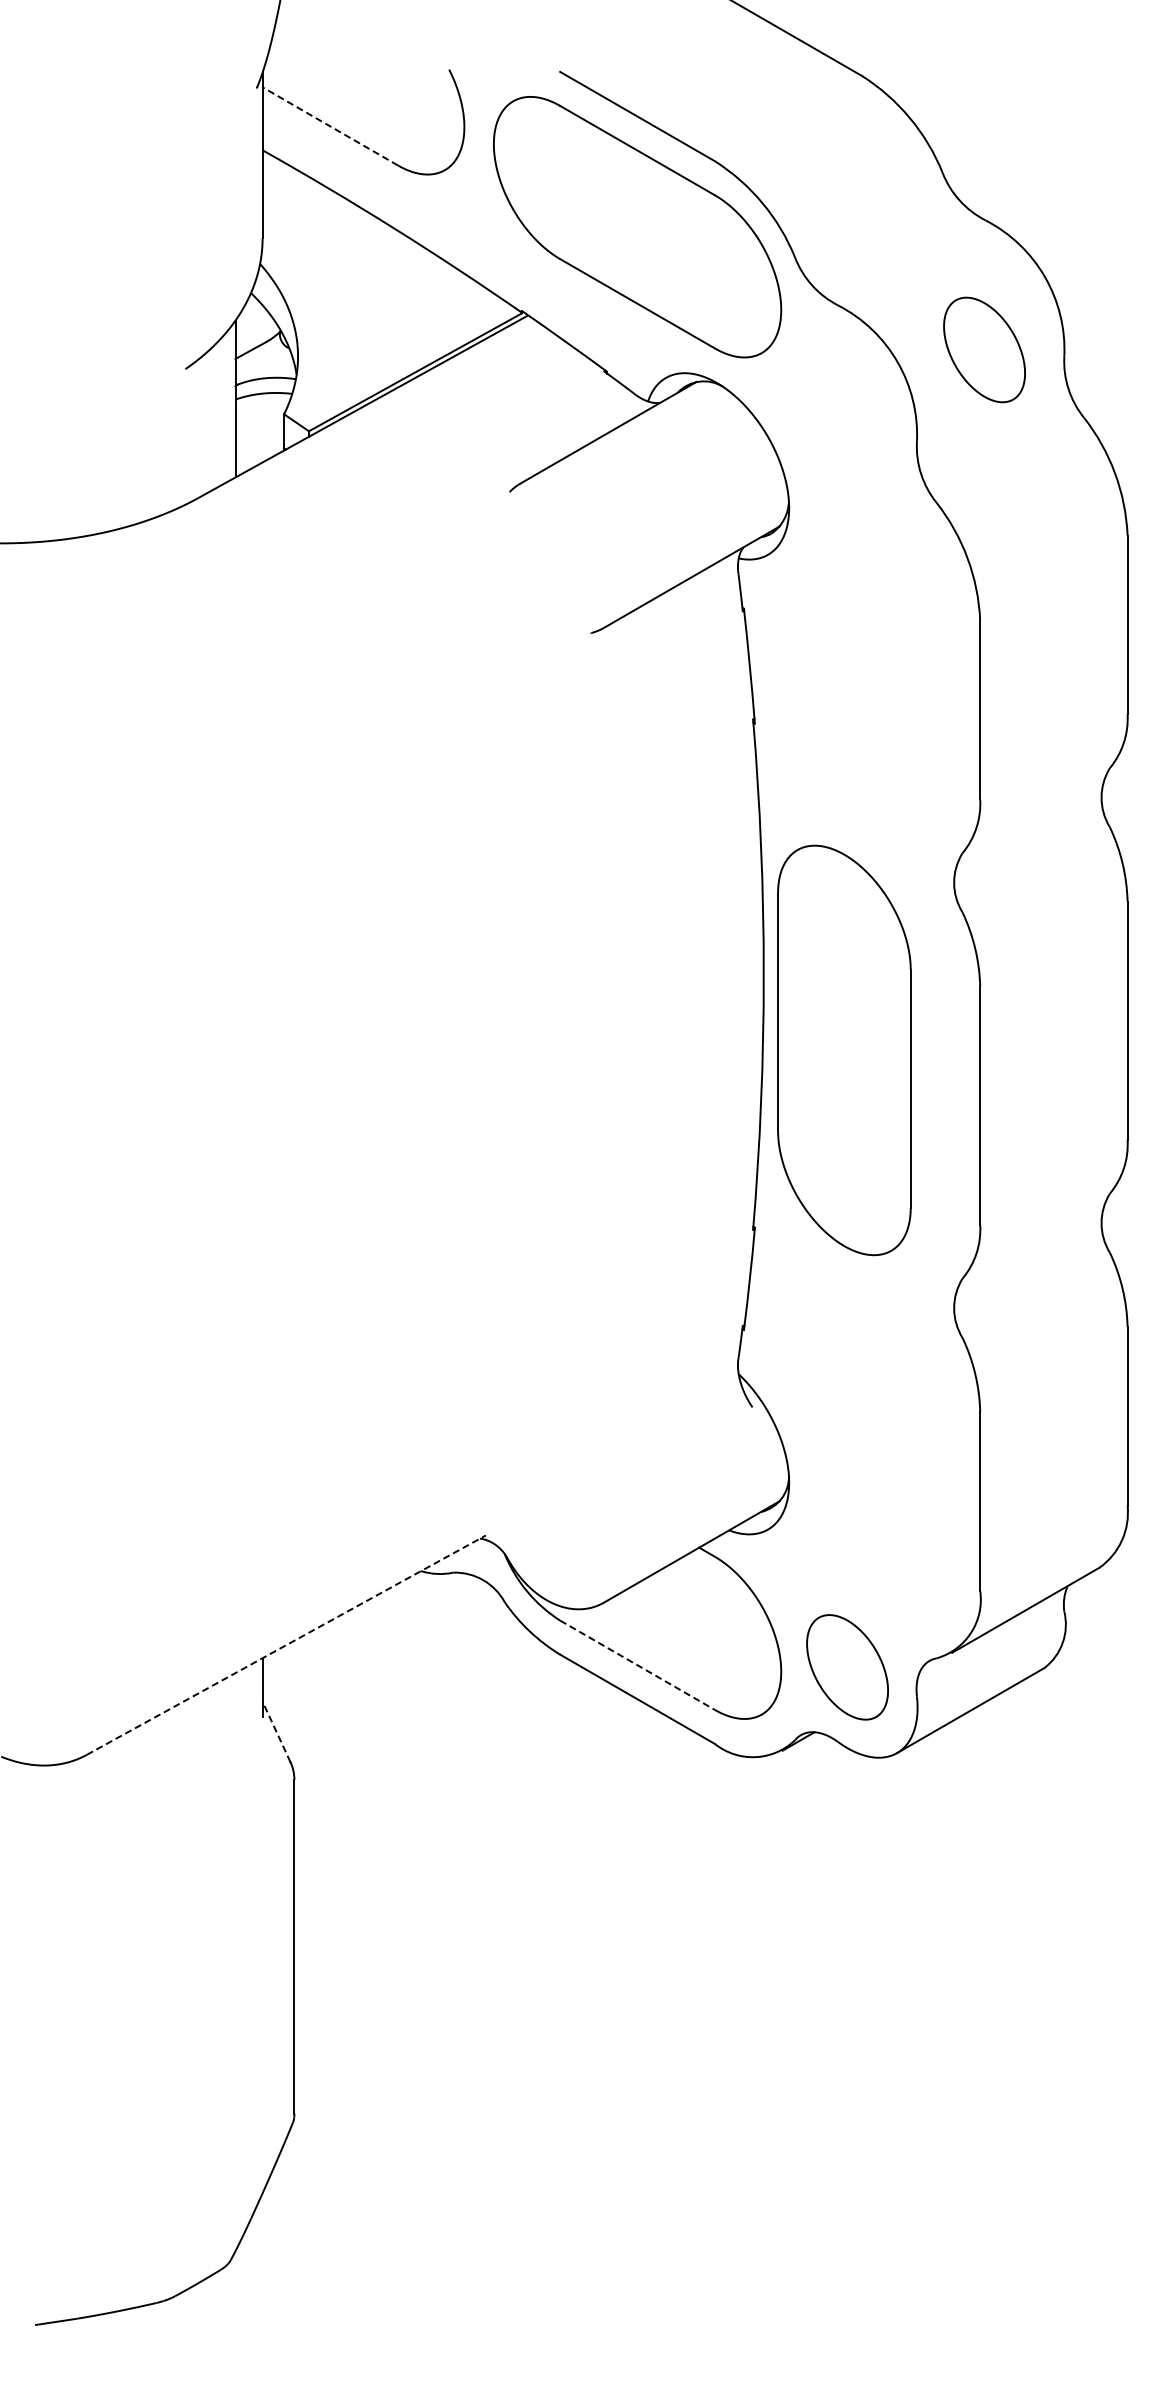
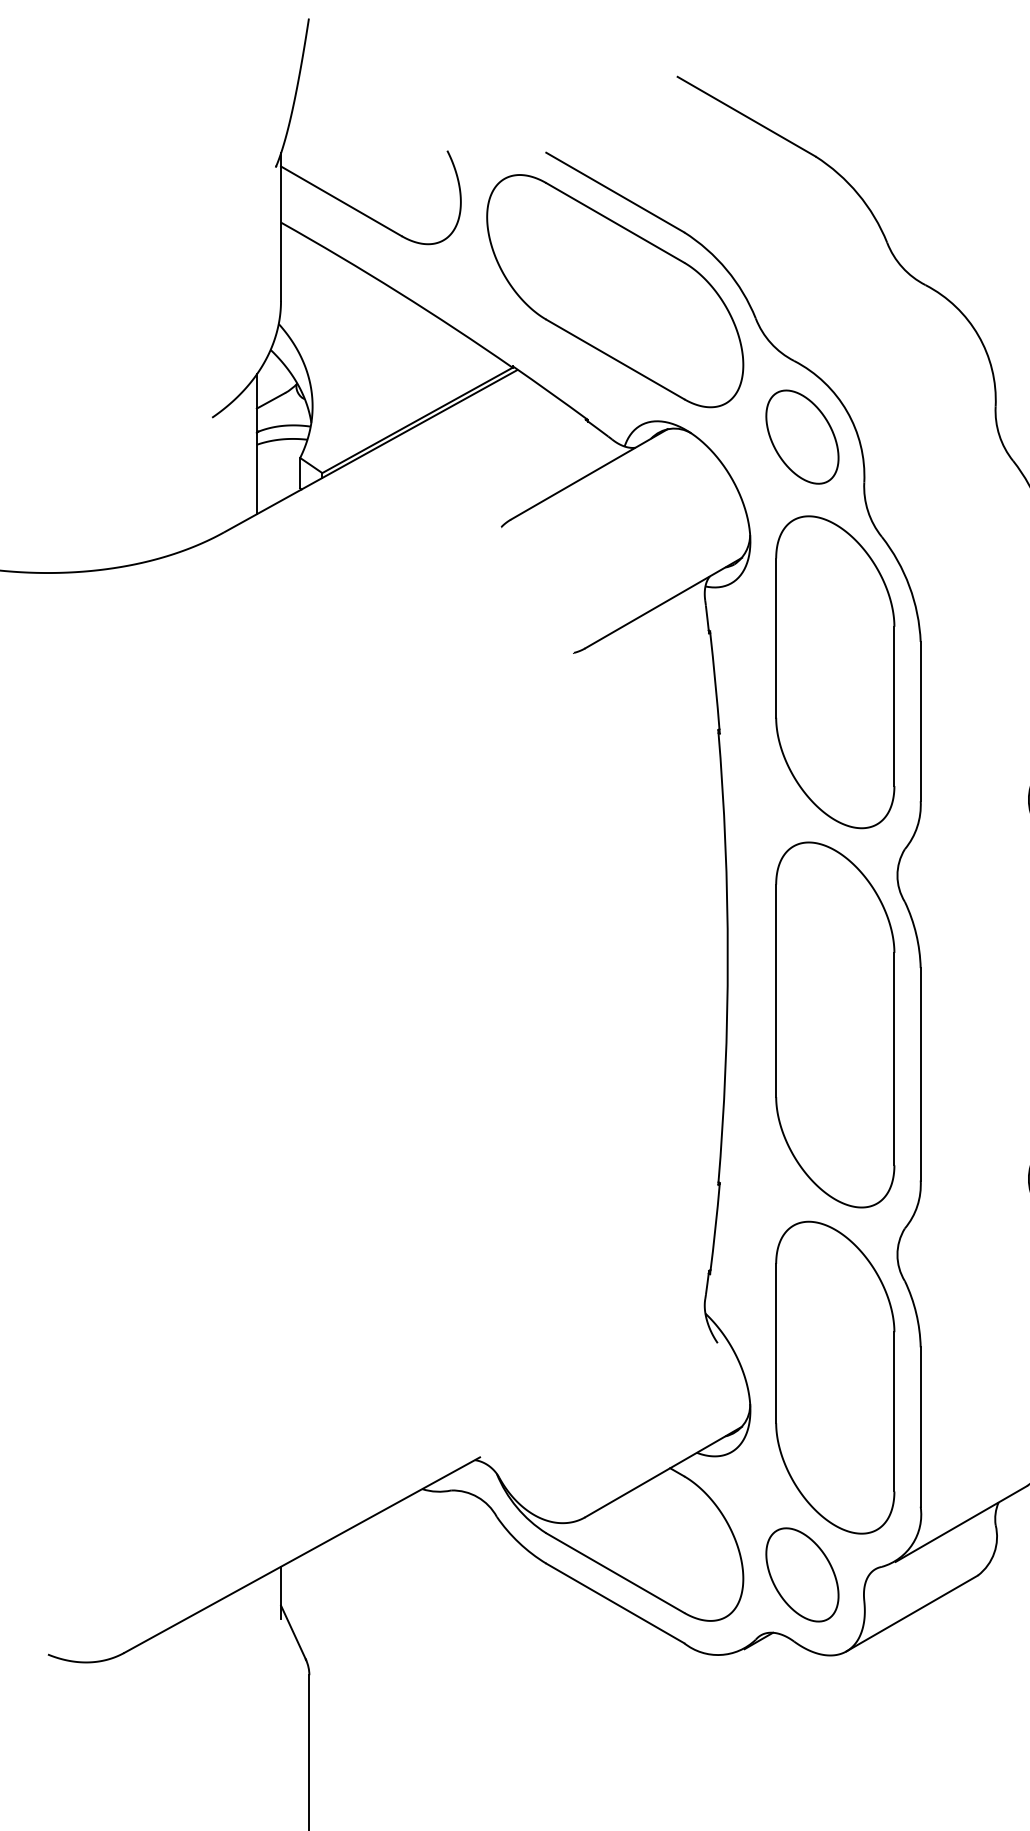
line: (329, 126) -> (340, 201), dashed -> solid
part: (984, 349) -> (802, 436), moved
part: (884, 654) -> (835, 672), added
part: (844, 1050) -> (835, 1025), moved
part: (884, 1445) -> (835, 1377), added
line: (286, 1645) -> (302, 1555), dashed -> solid
line: (637, 1665) -> (615, 1573), dashed -> solid
line: (276, 1731) -> (293, 1632), dashed -> solid

